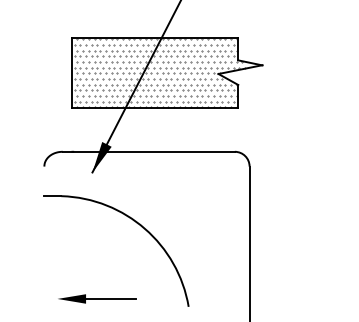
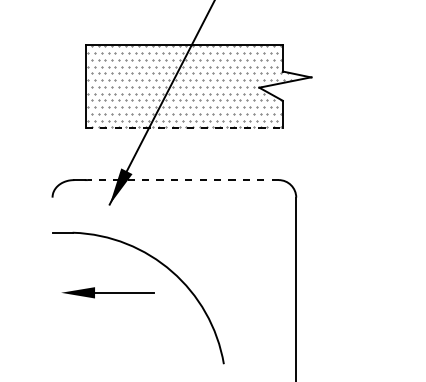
line: (155, 107) -> (184, 127), solid -> dashed
line: (153, 152) -> (182, 180), solid -> dashed
part: (96, 298) -> (107, 292), moved

